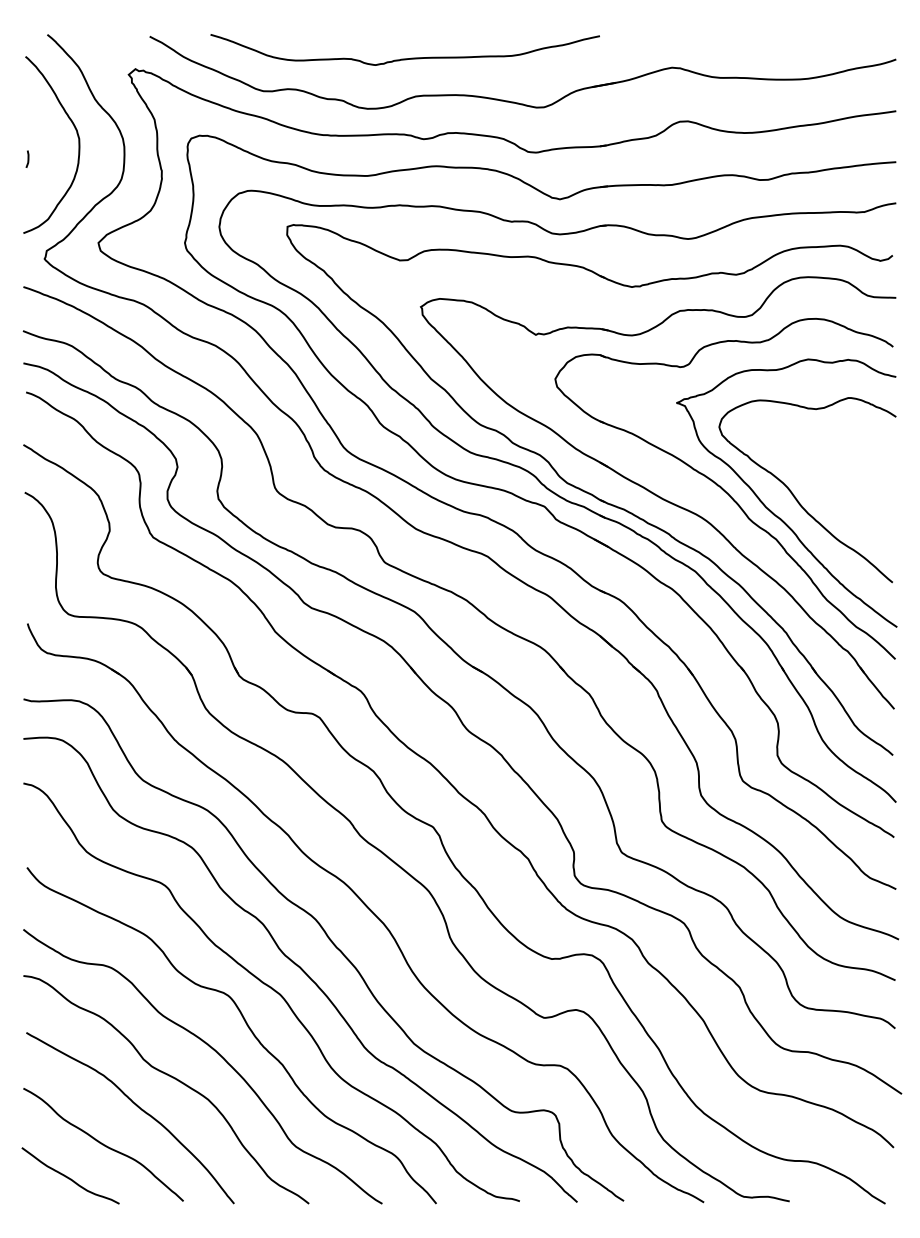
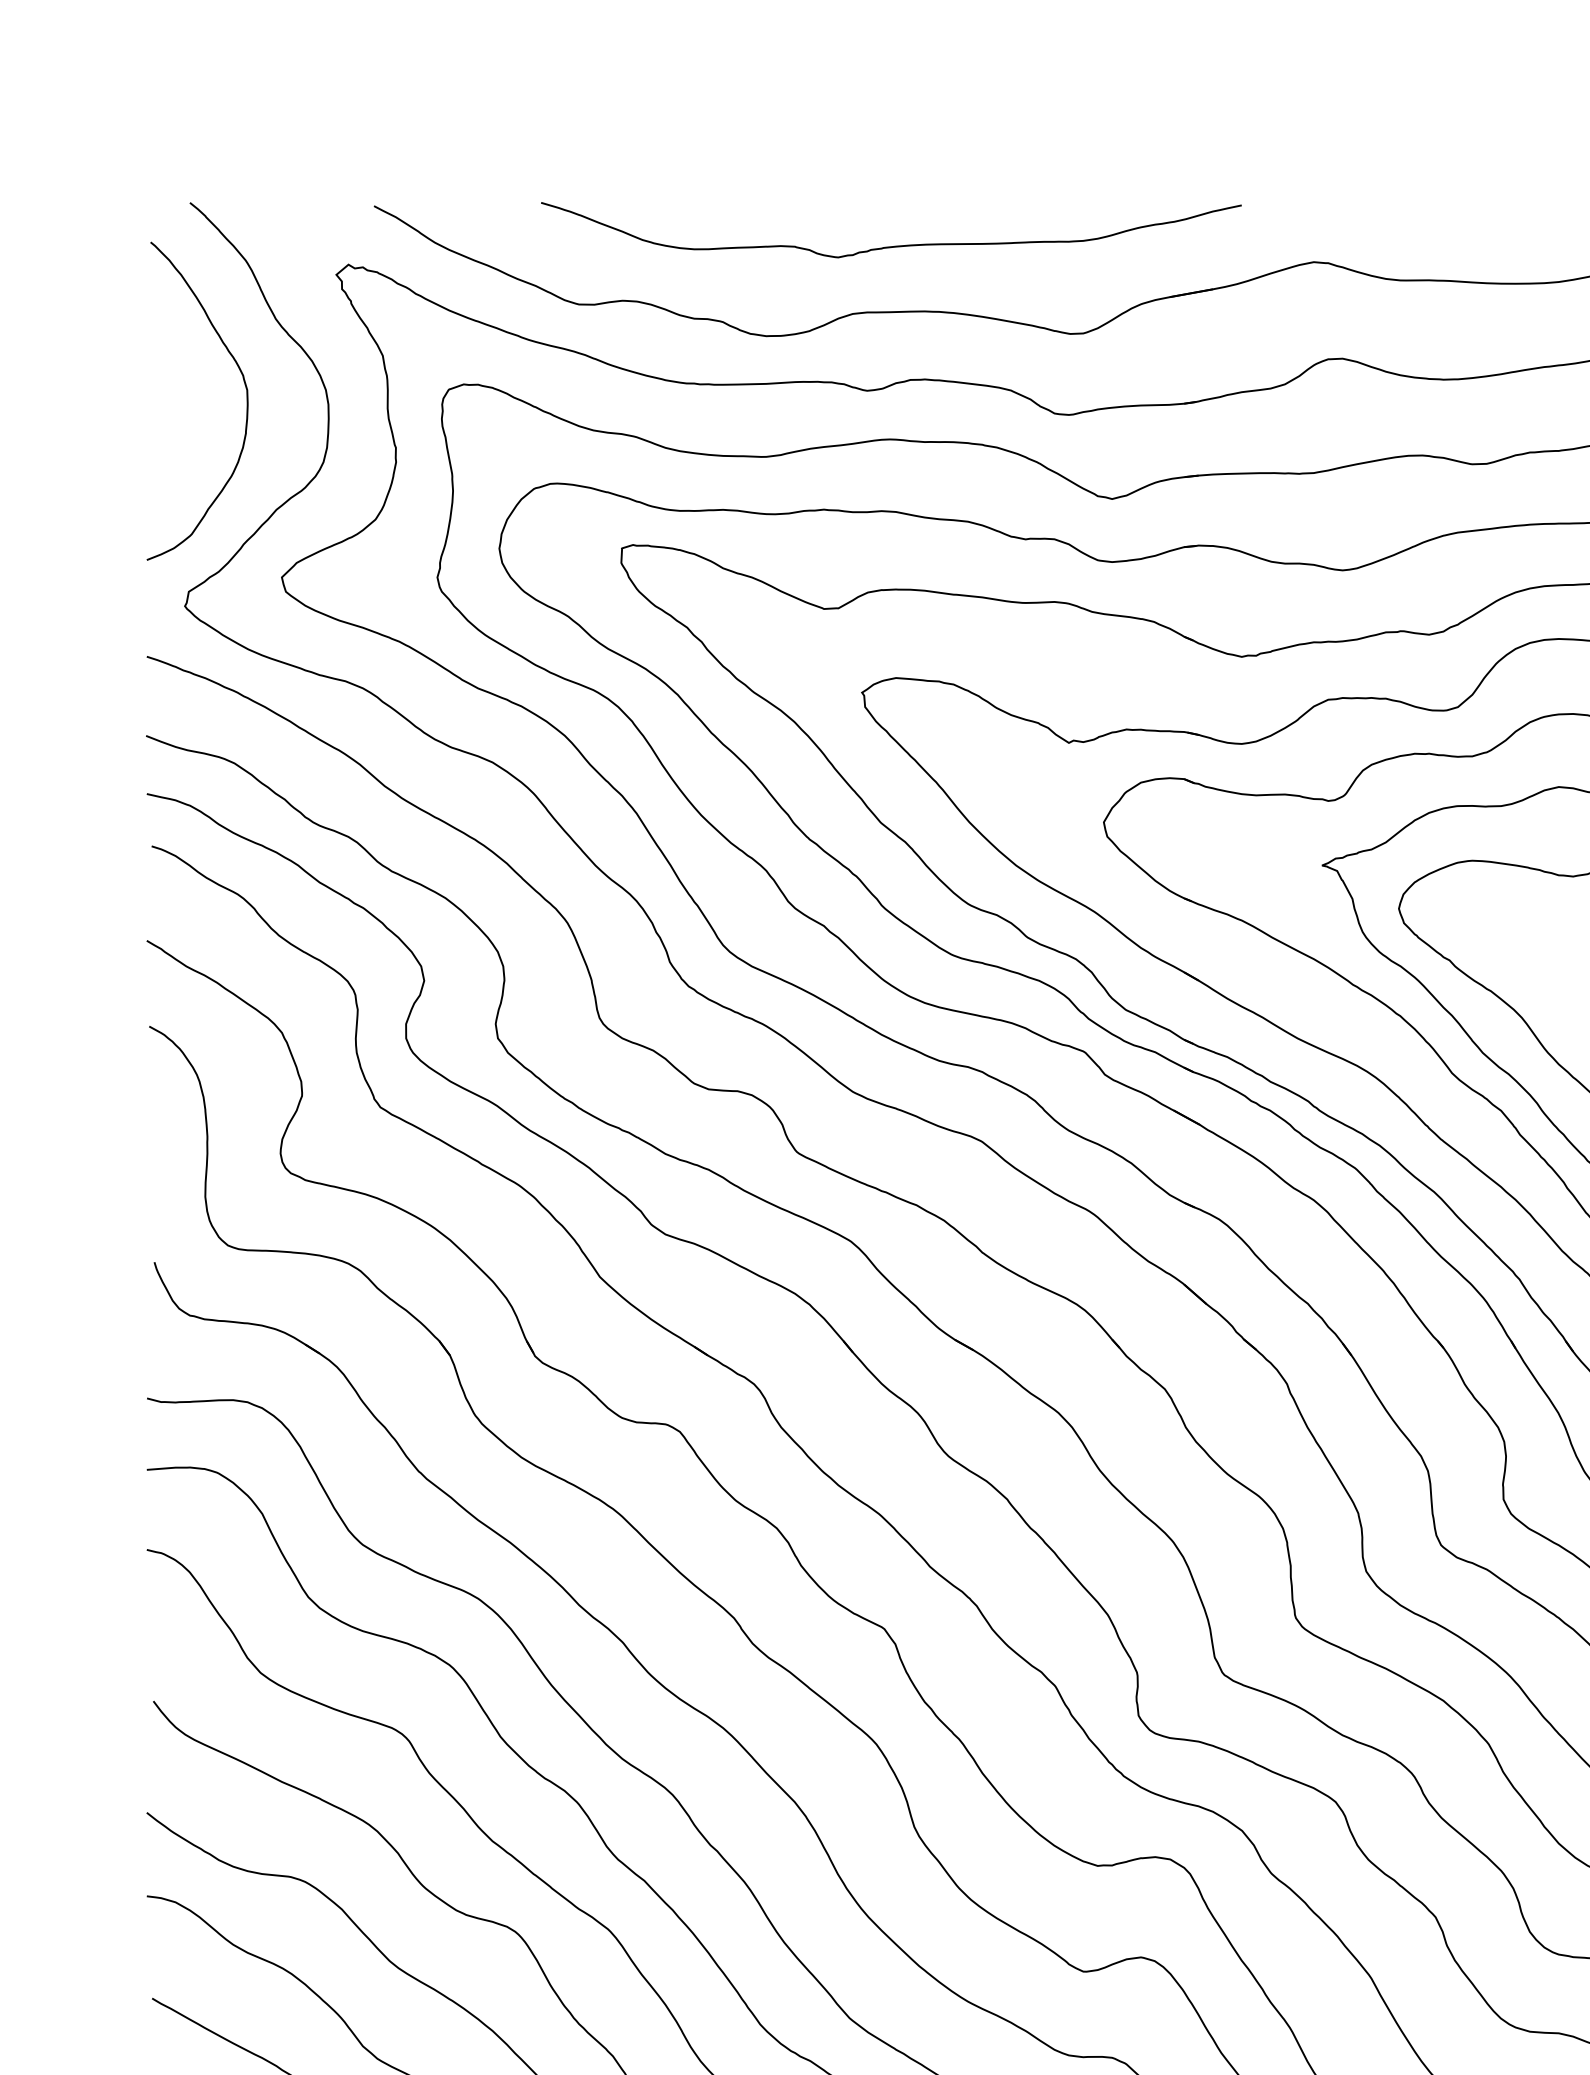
curve: (404, 58) -> (890, 245), moved
line: (27, 158) -> (154, 425), removed

